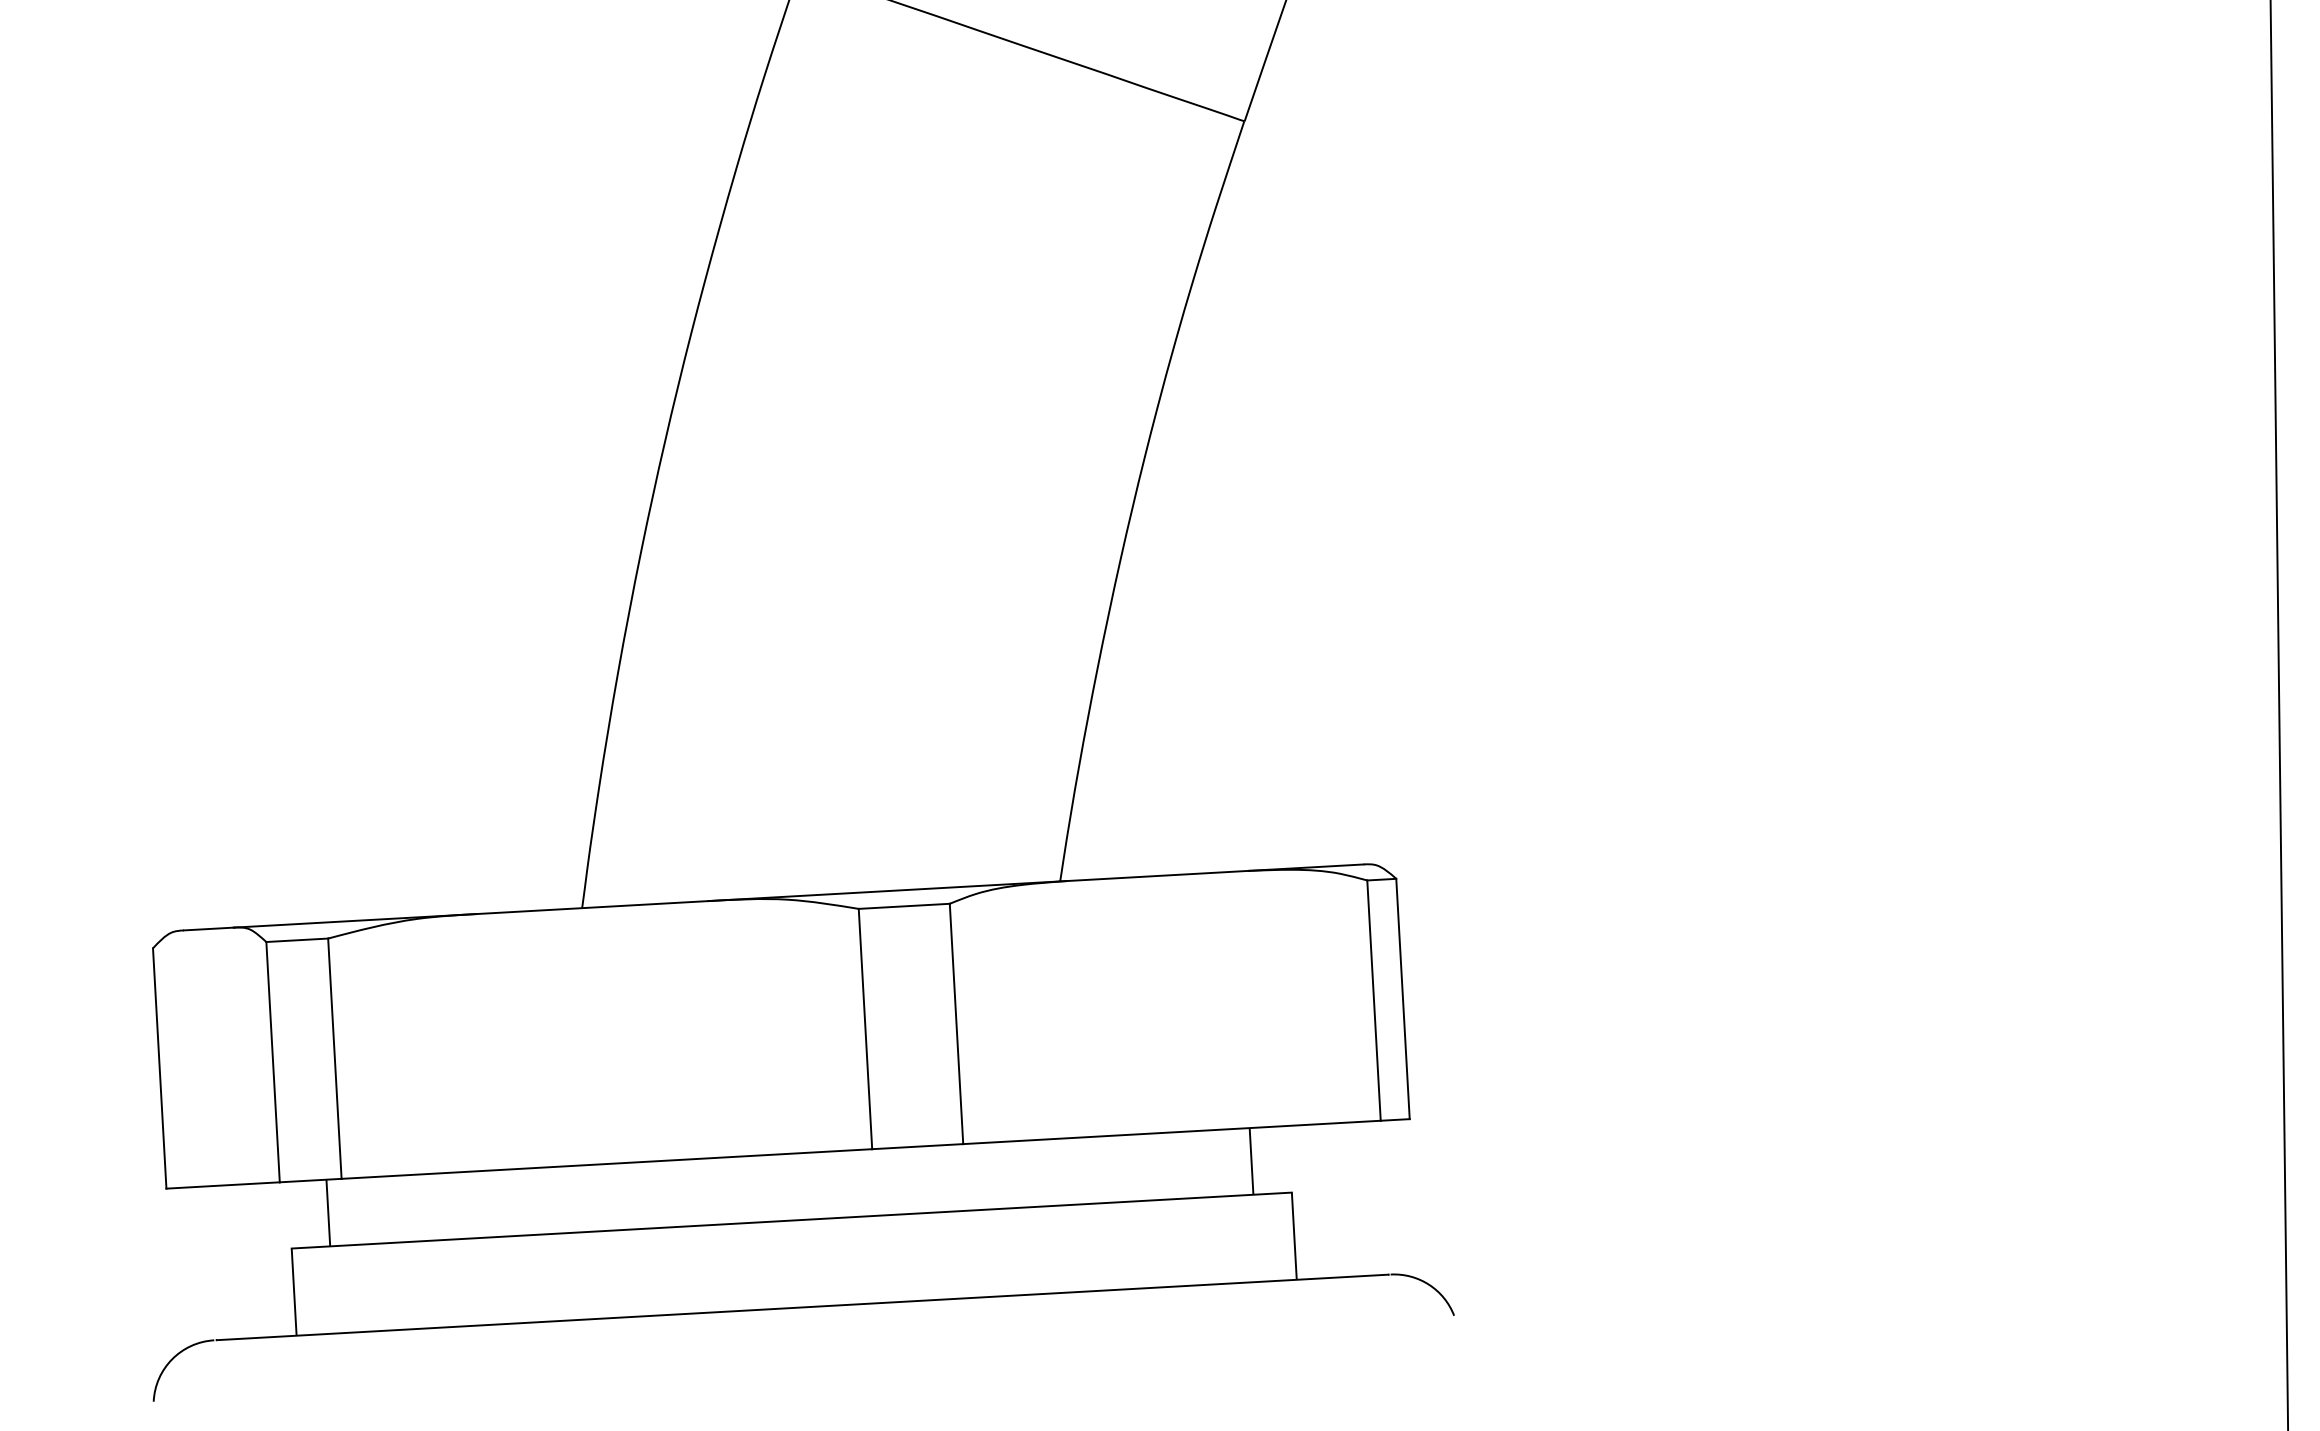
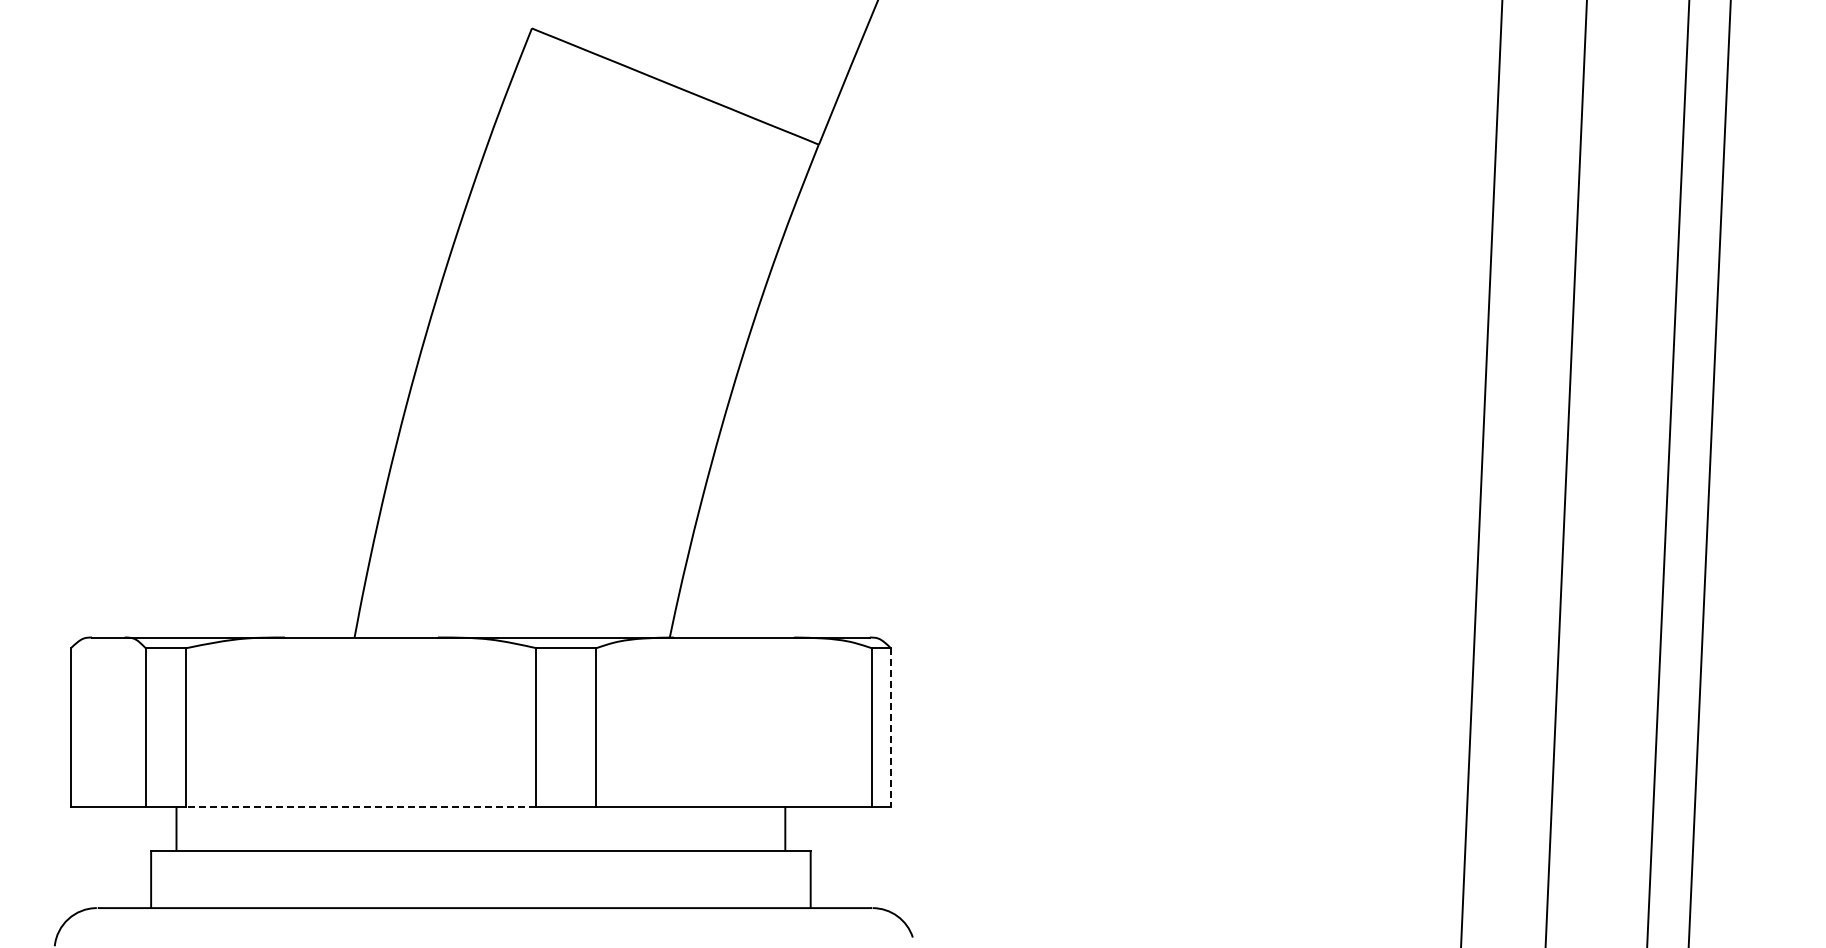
line: (1402, 999) -> (890, 727), solid -> dashed
line: (606, 1163) -> (361, 806), solid -> dashed

